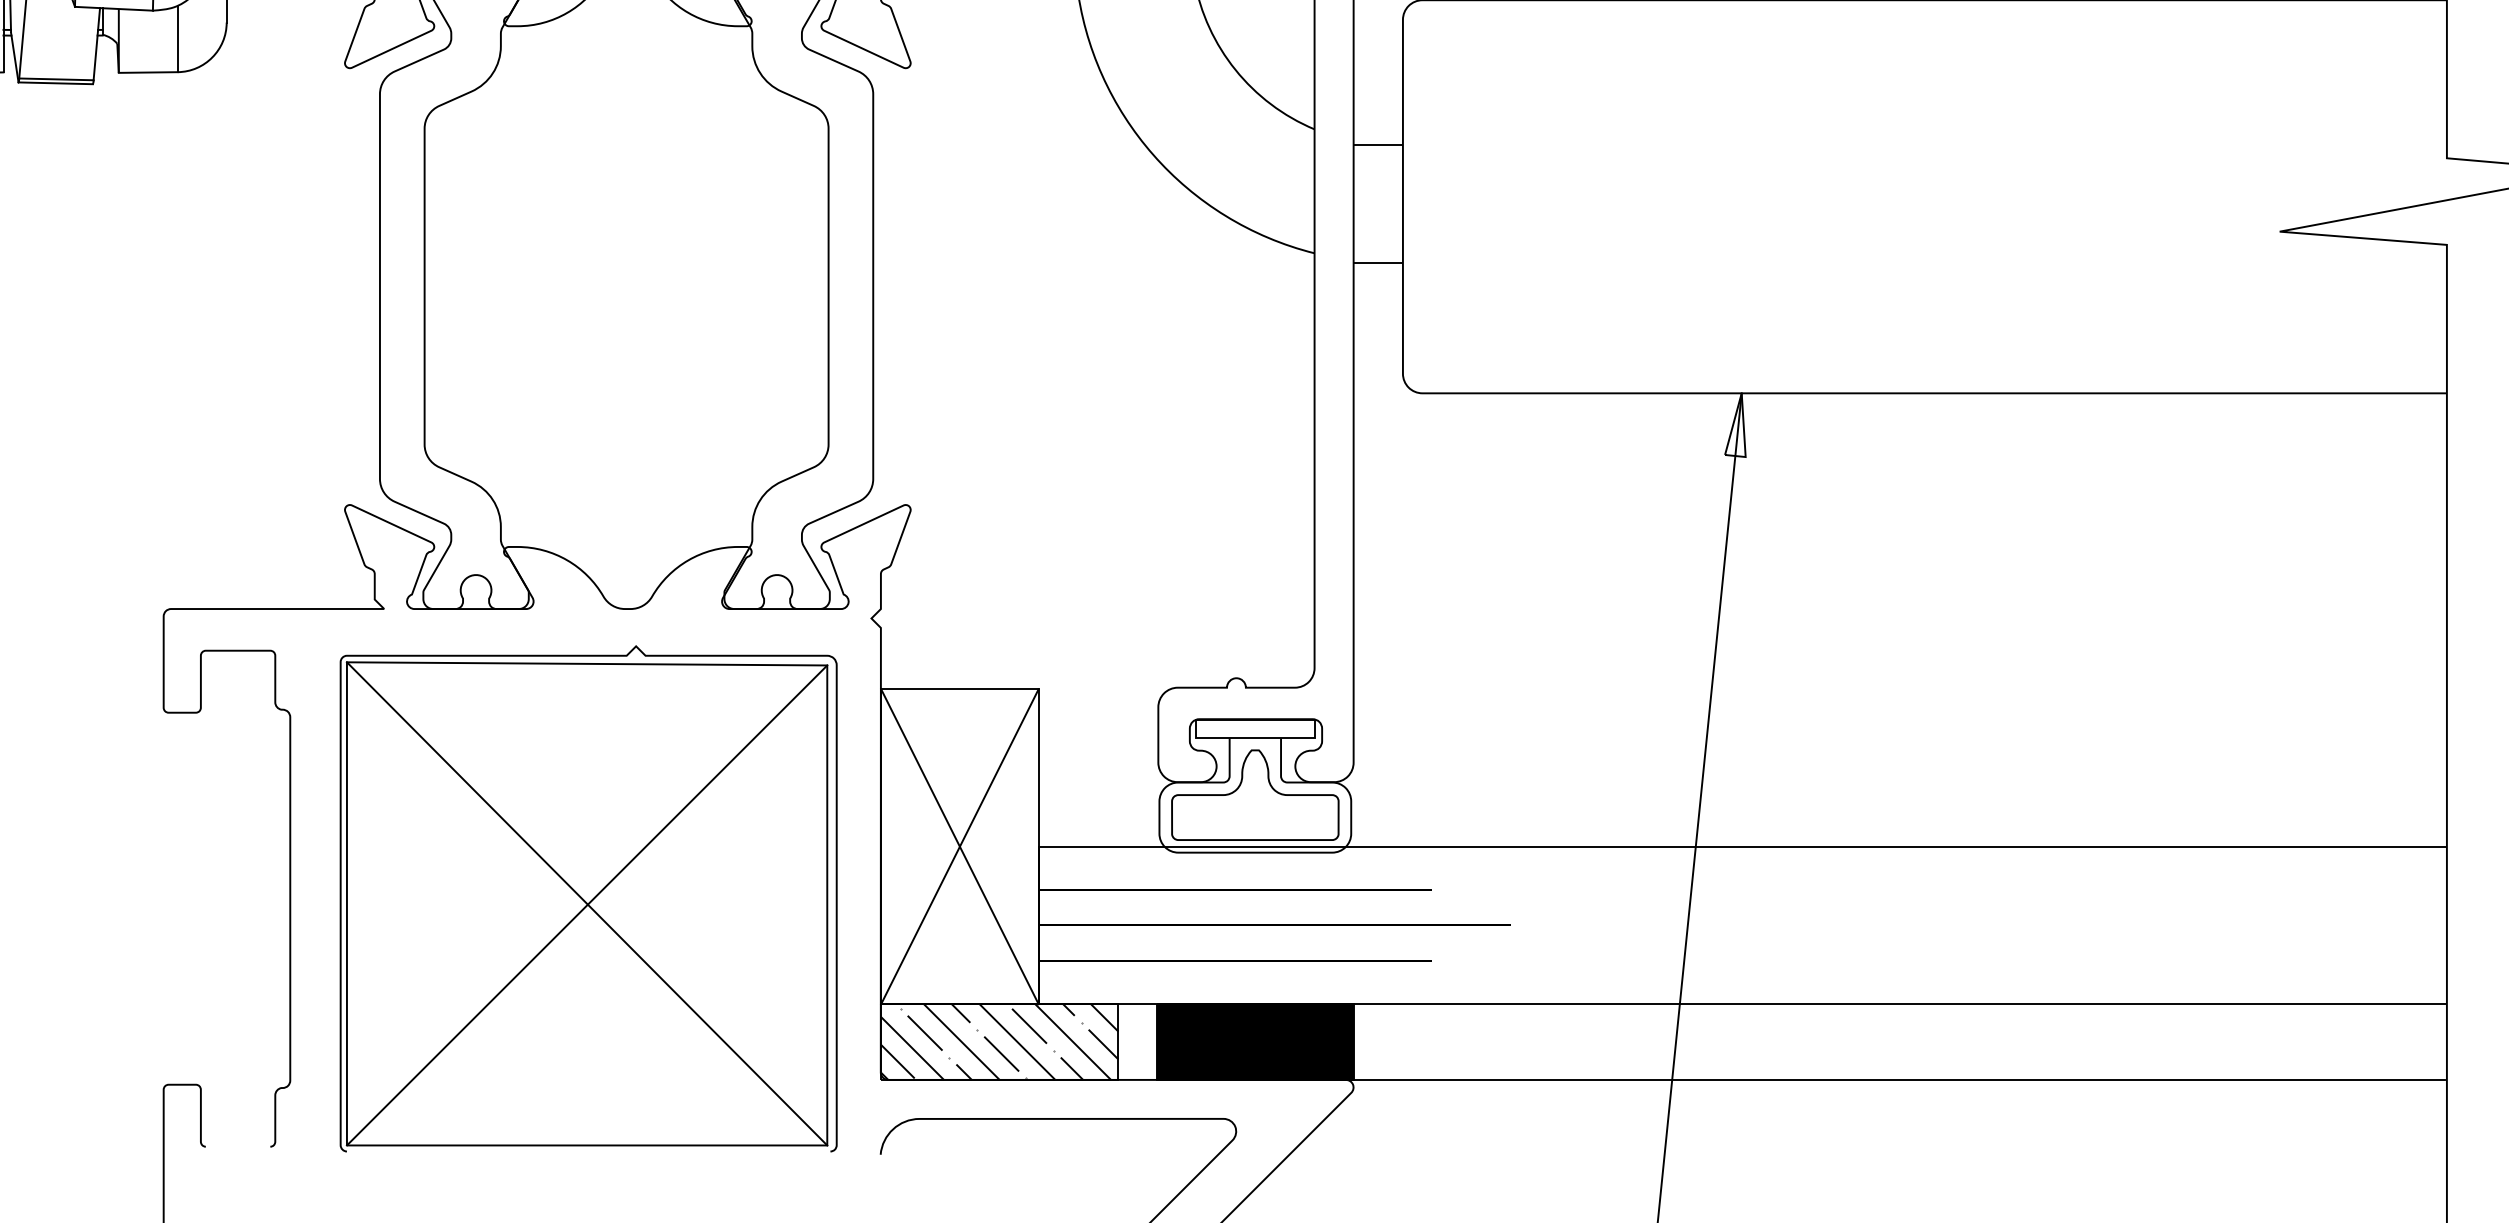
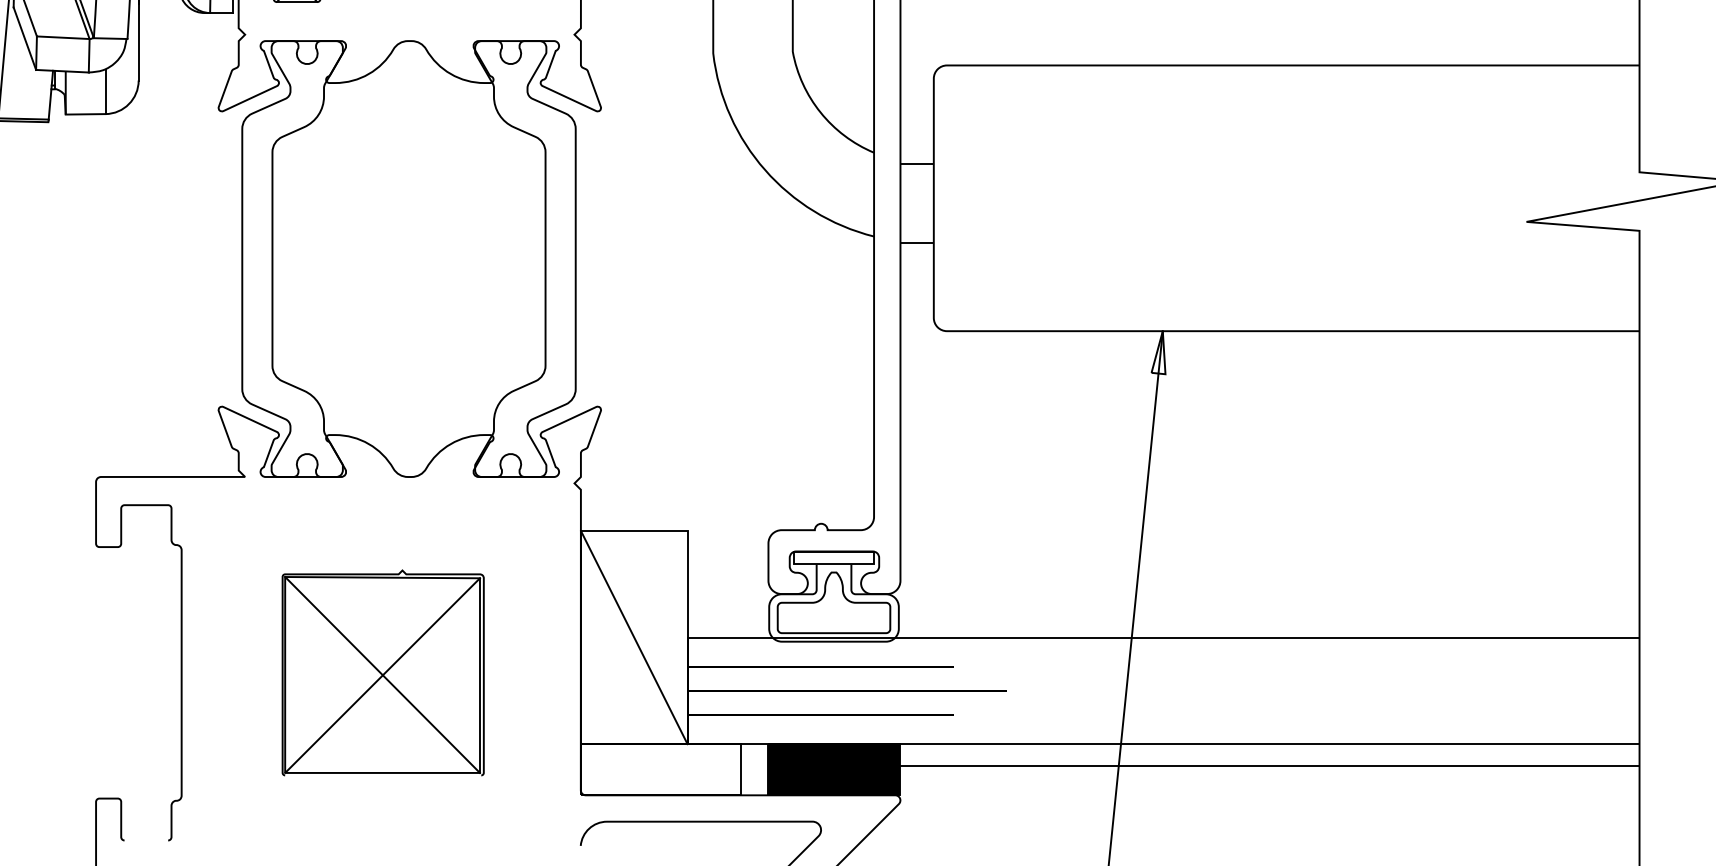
line: (960, 846) -> (634, 637), removed
part: (587, 898) -> (382, 672), size x0.6
hatch: (1000, 1041) -> (661, 769), removed
line: (1896, 1080) -> (1267, 766), moved

